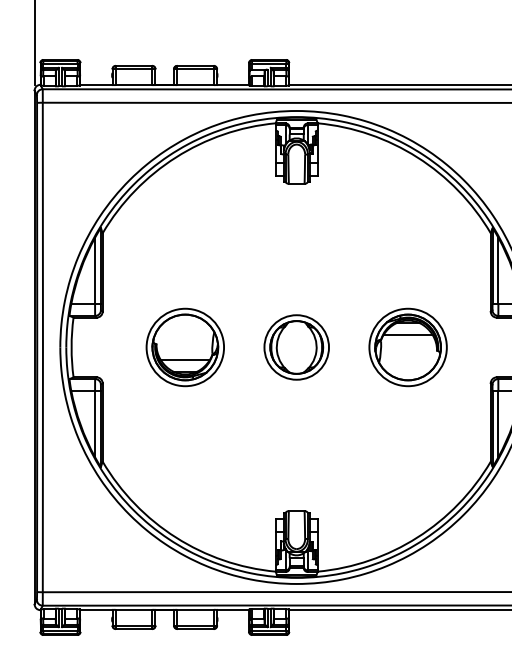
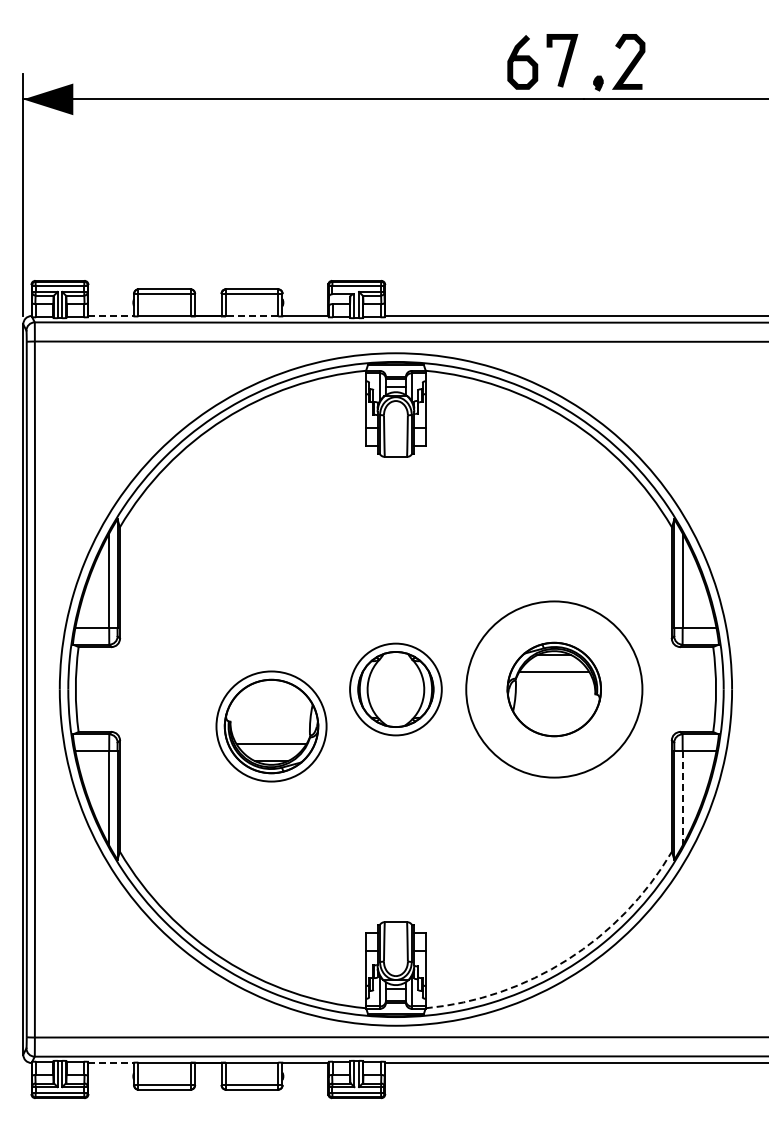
line: (96, 85) -> (111, 316), solid -> dashed
line: (195, 85) -> (251, 316), solid -> dashed
part: (185, 347) -> (271, 726), moved
circle: (408, 347) -> (554, 689), size x1.6
line: (498, 423) -> (682, 797), solid -> dashed
arc: (417, 537) -> (567, 959), solid -> dashed
line: (96, 610) -> (111, 1063), solid -> dashed

